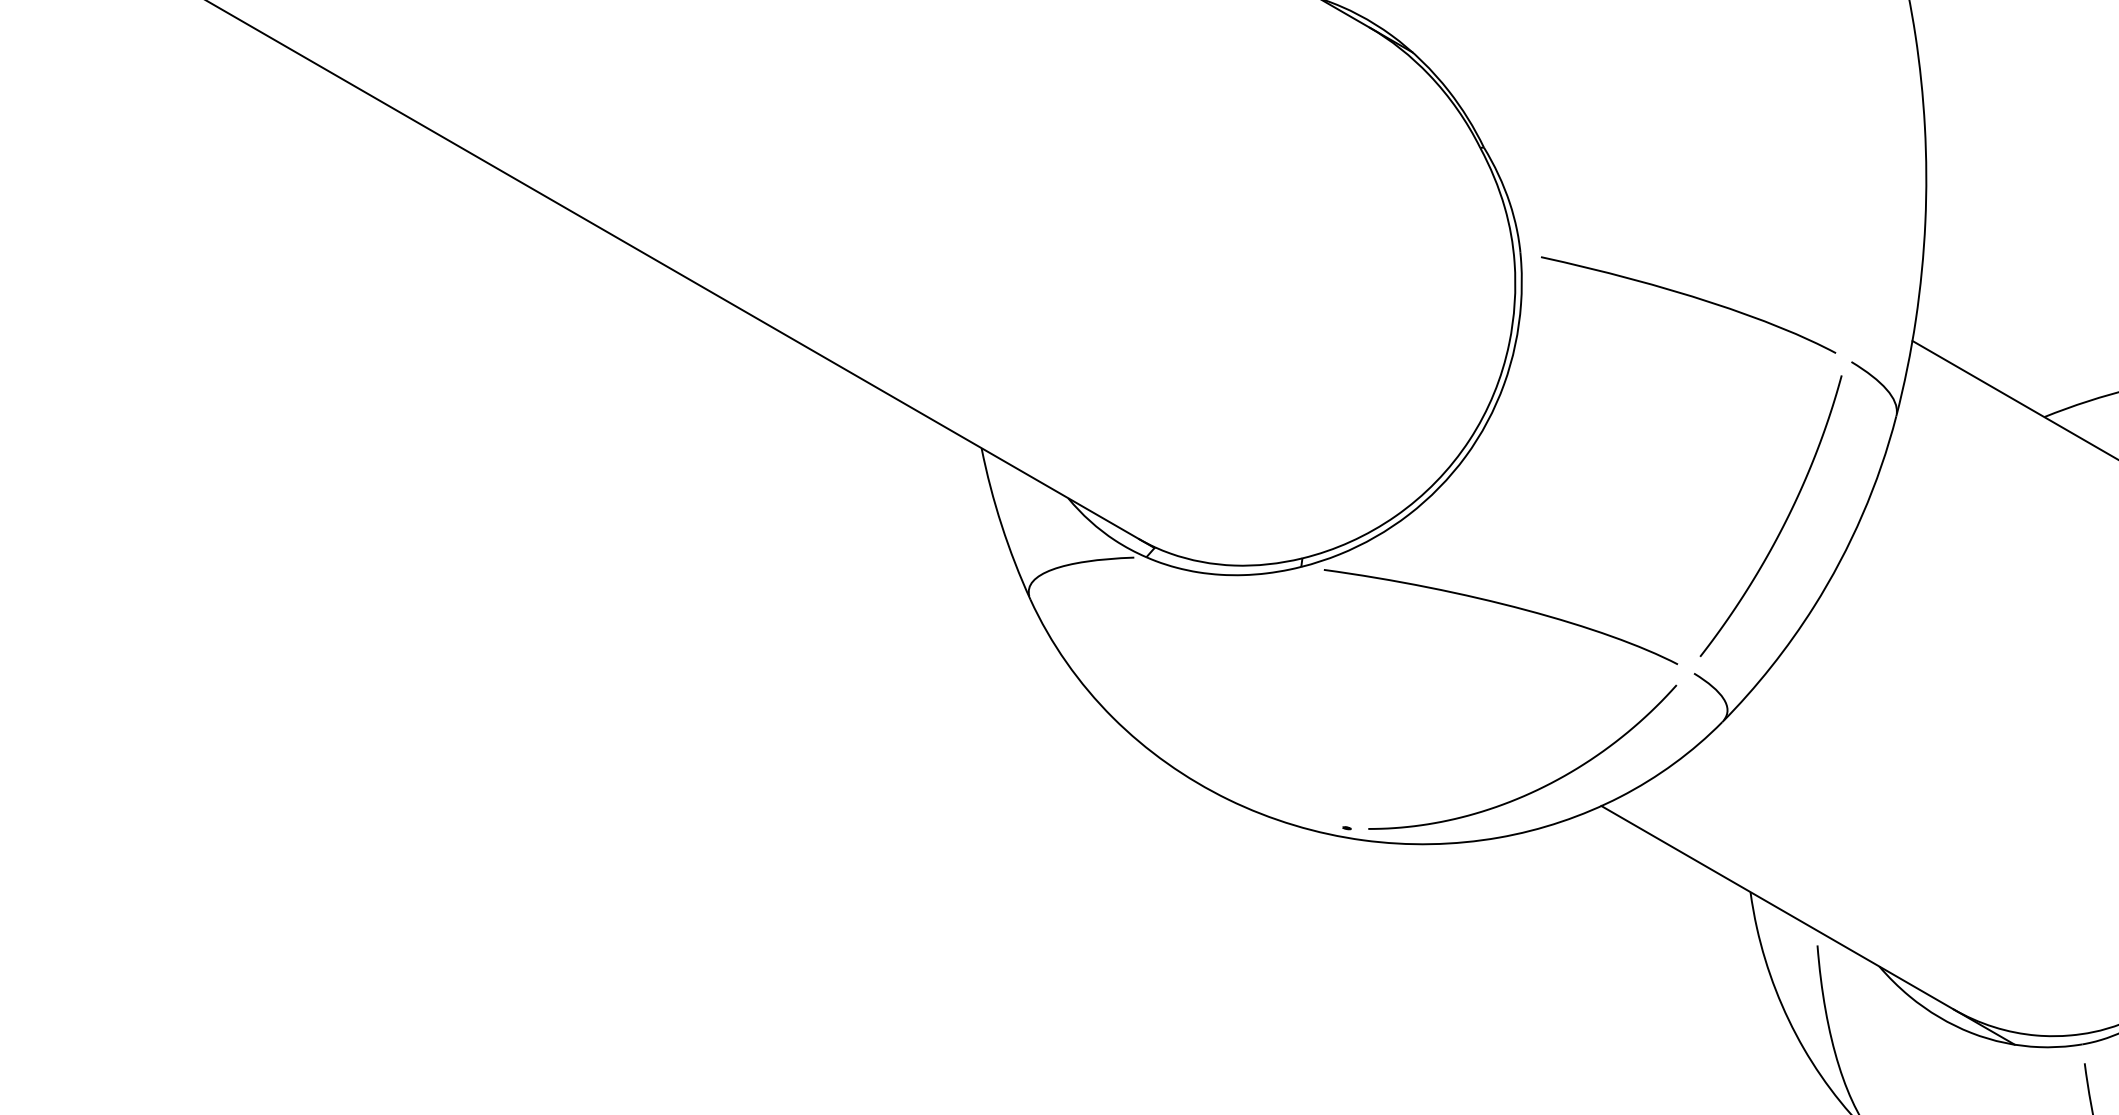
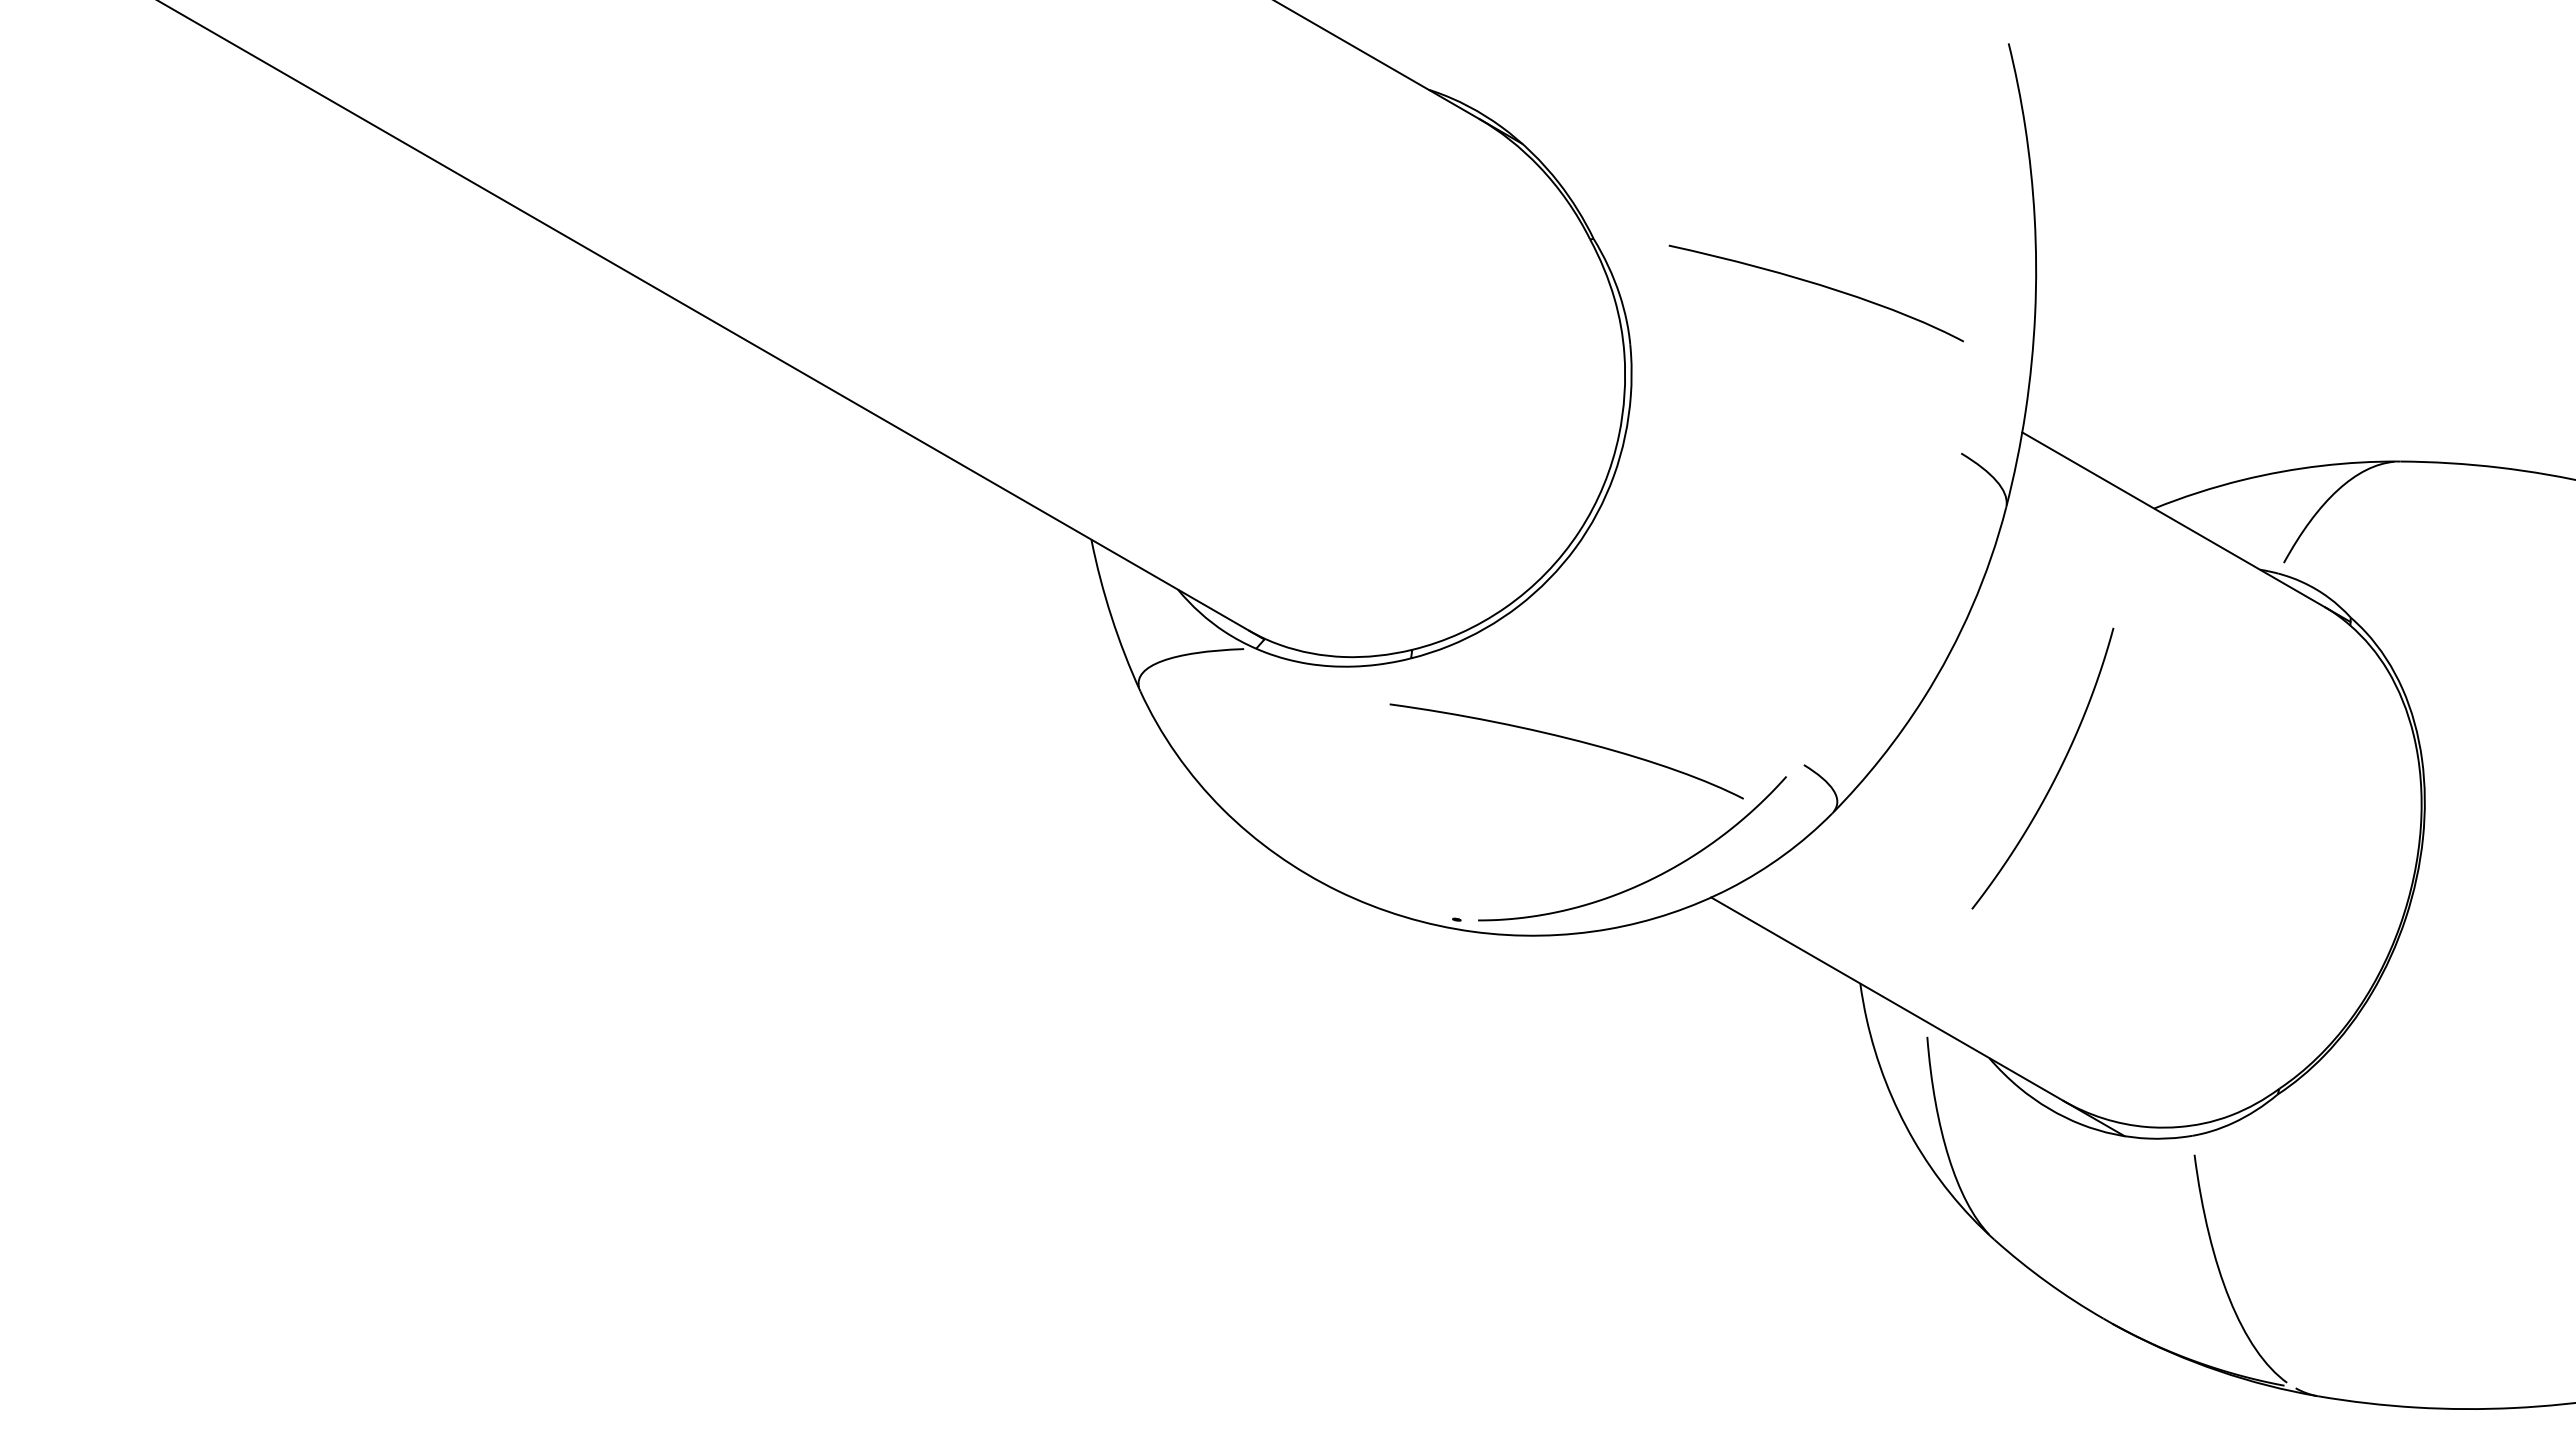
curve: (1689, 297) -> (1817, 285), moved
curve: (1783, 523) -> (2055, 775), moved
curve: (1501, 605) -> (1567, 739), moved

